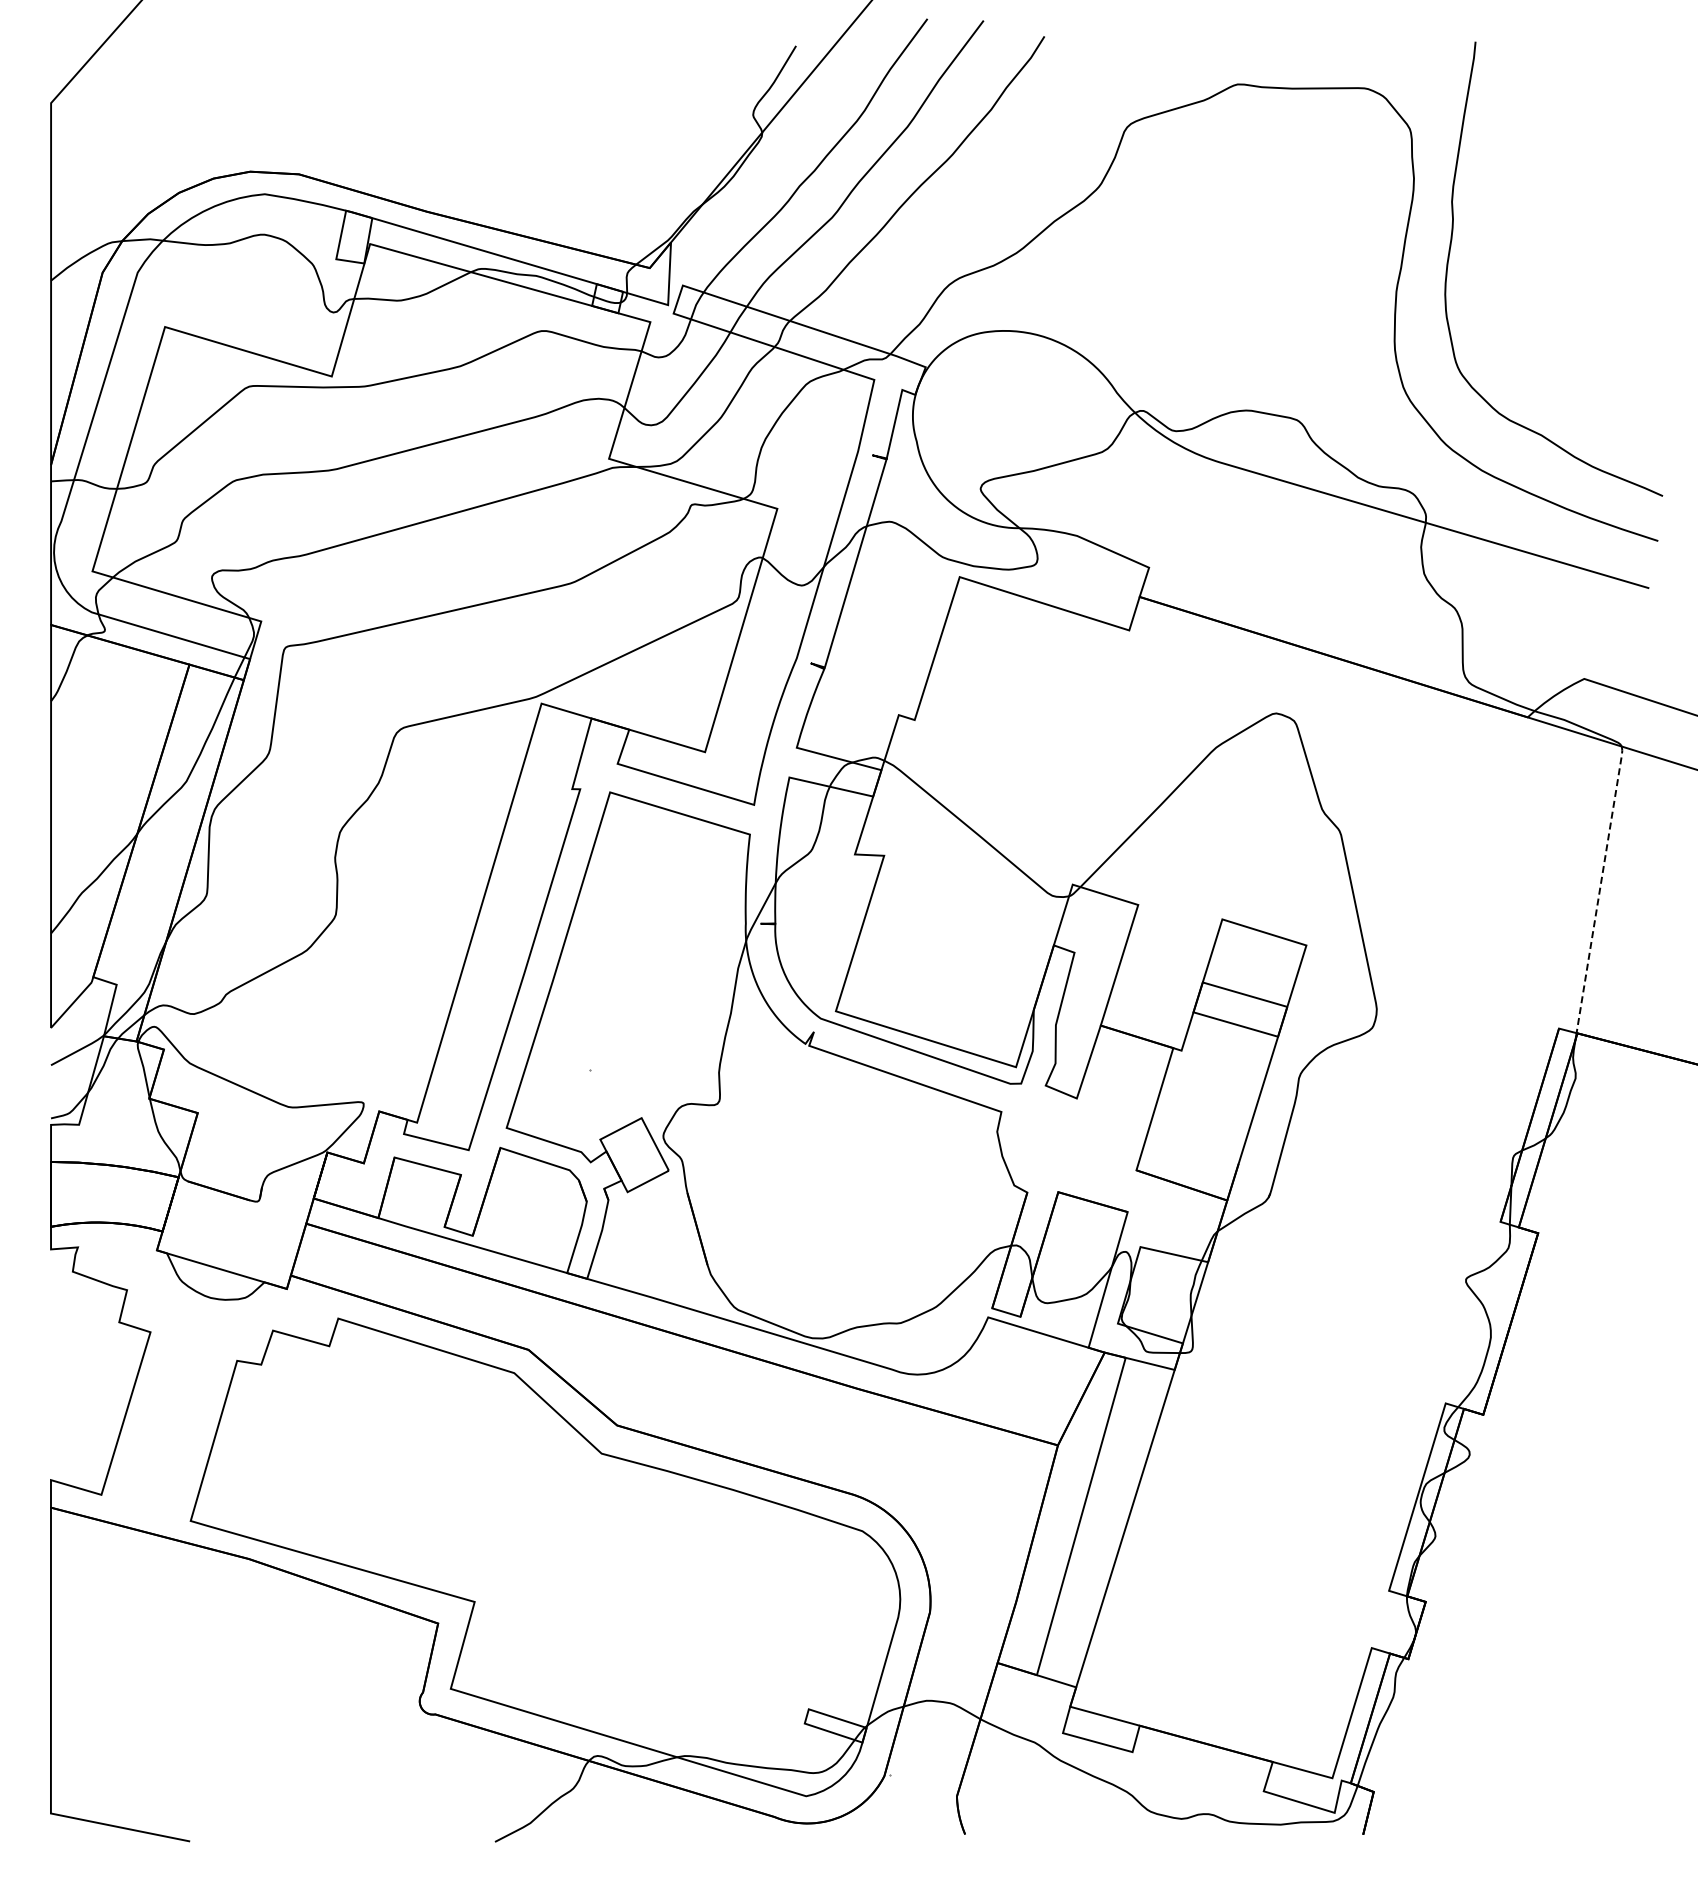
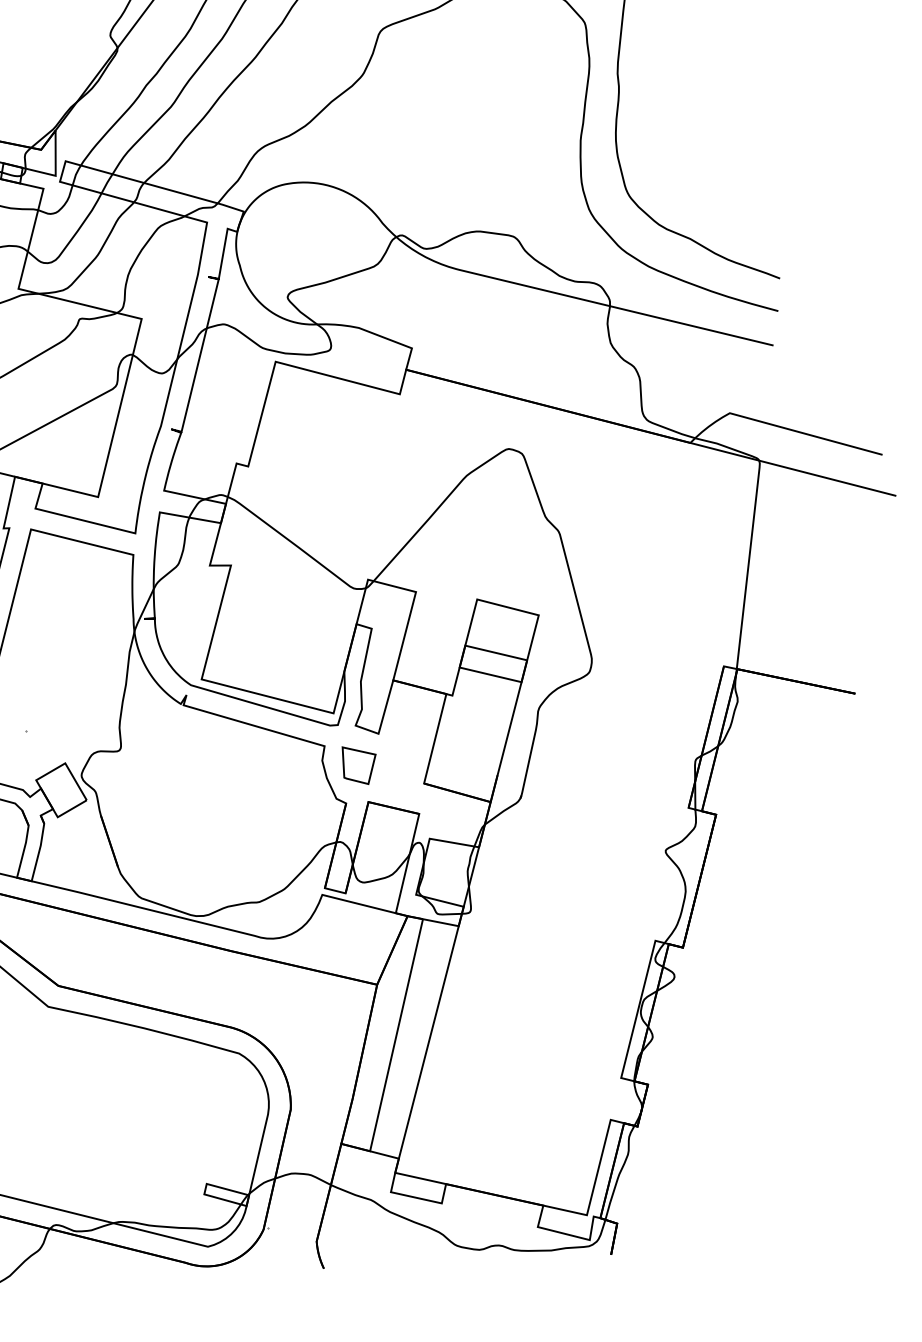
line: (1600, 888) -> (748, 563), dashed -> solid
part: (1048, 1140) -> (359, 765), added

